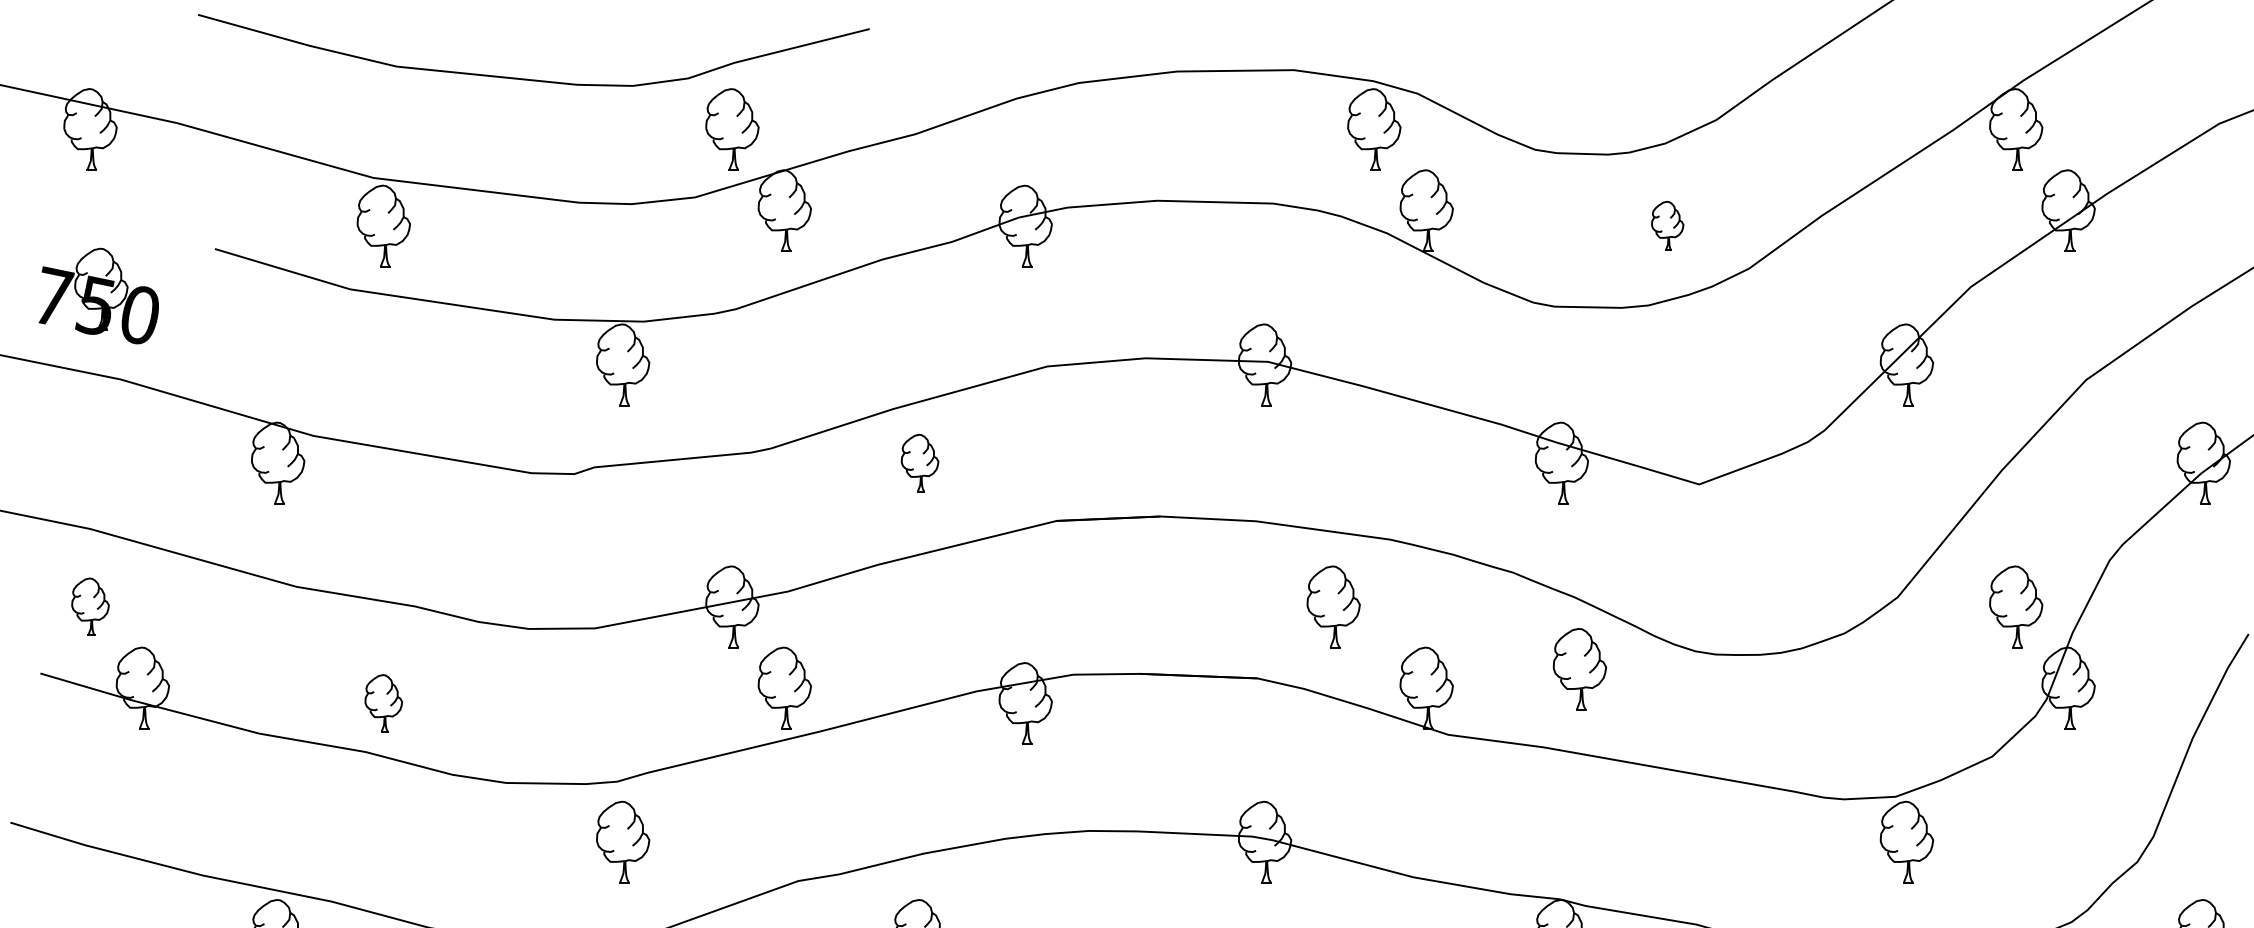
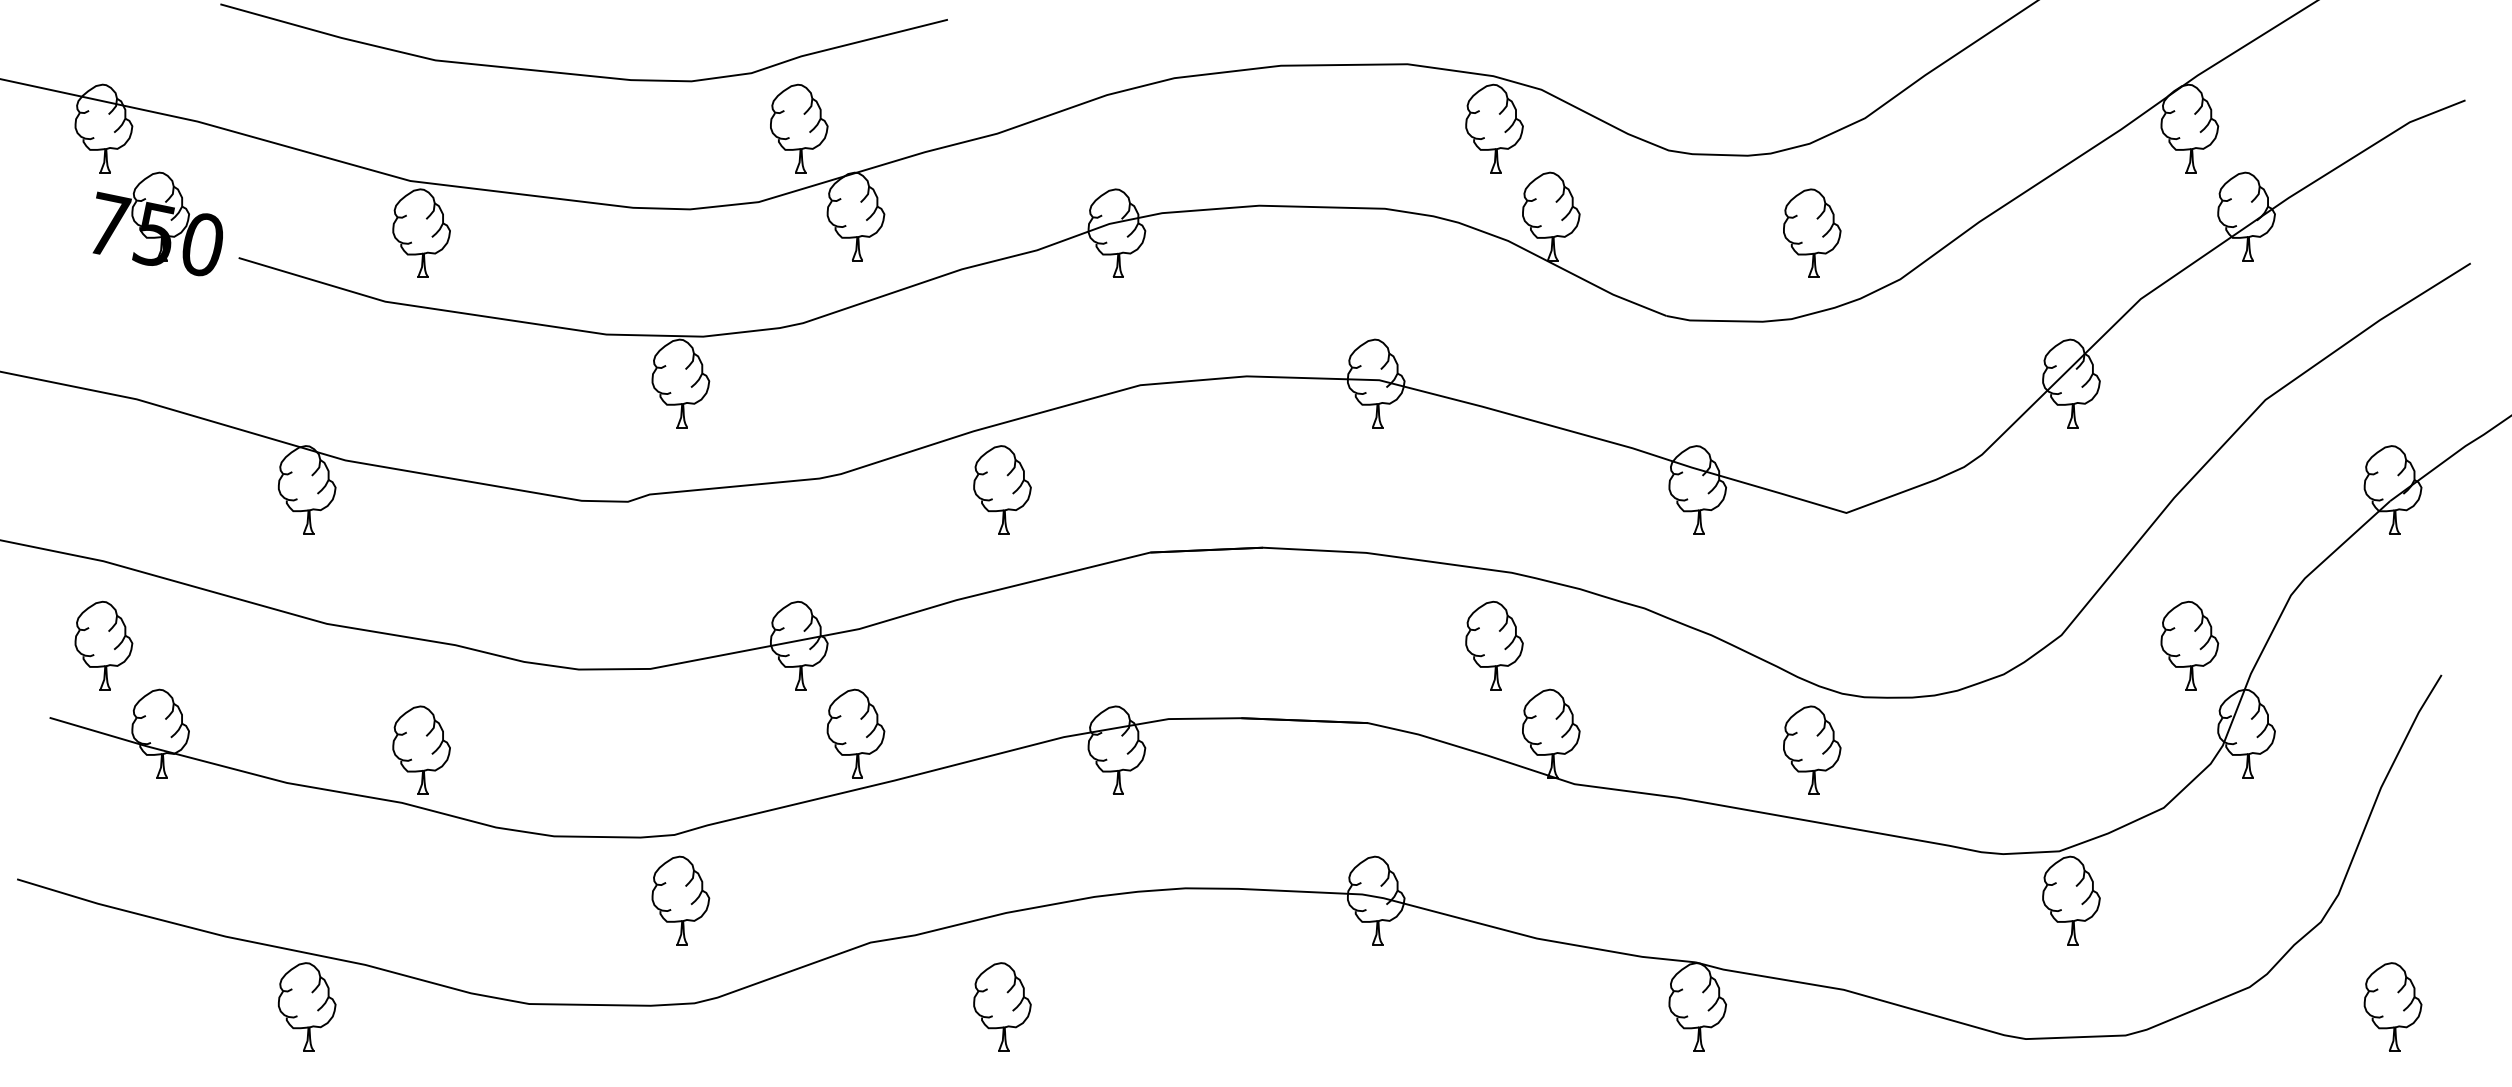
part: (1667, 225) -> (1812, 232), size x1.67
part: (98, 295) -> (157, 223), moved
part: (920, 462) -> (1002, 489), size x1.43
part: (90, 606) -> (103, 645), size x1.43
part: (1333, 606) -> (1494, 645), moved
part: (1580, 668) -> (1812, 749), moved
part: (383, 702) -> (421, 749), size x1.43

